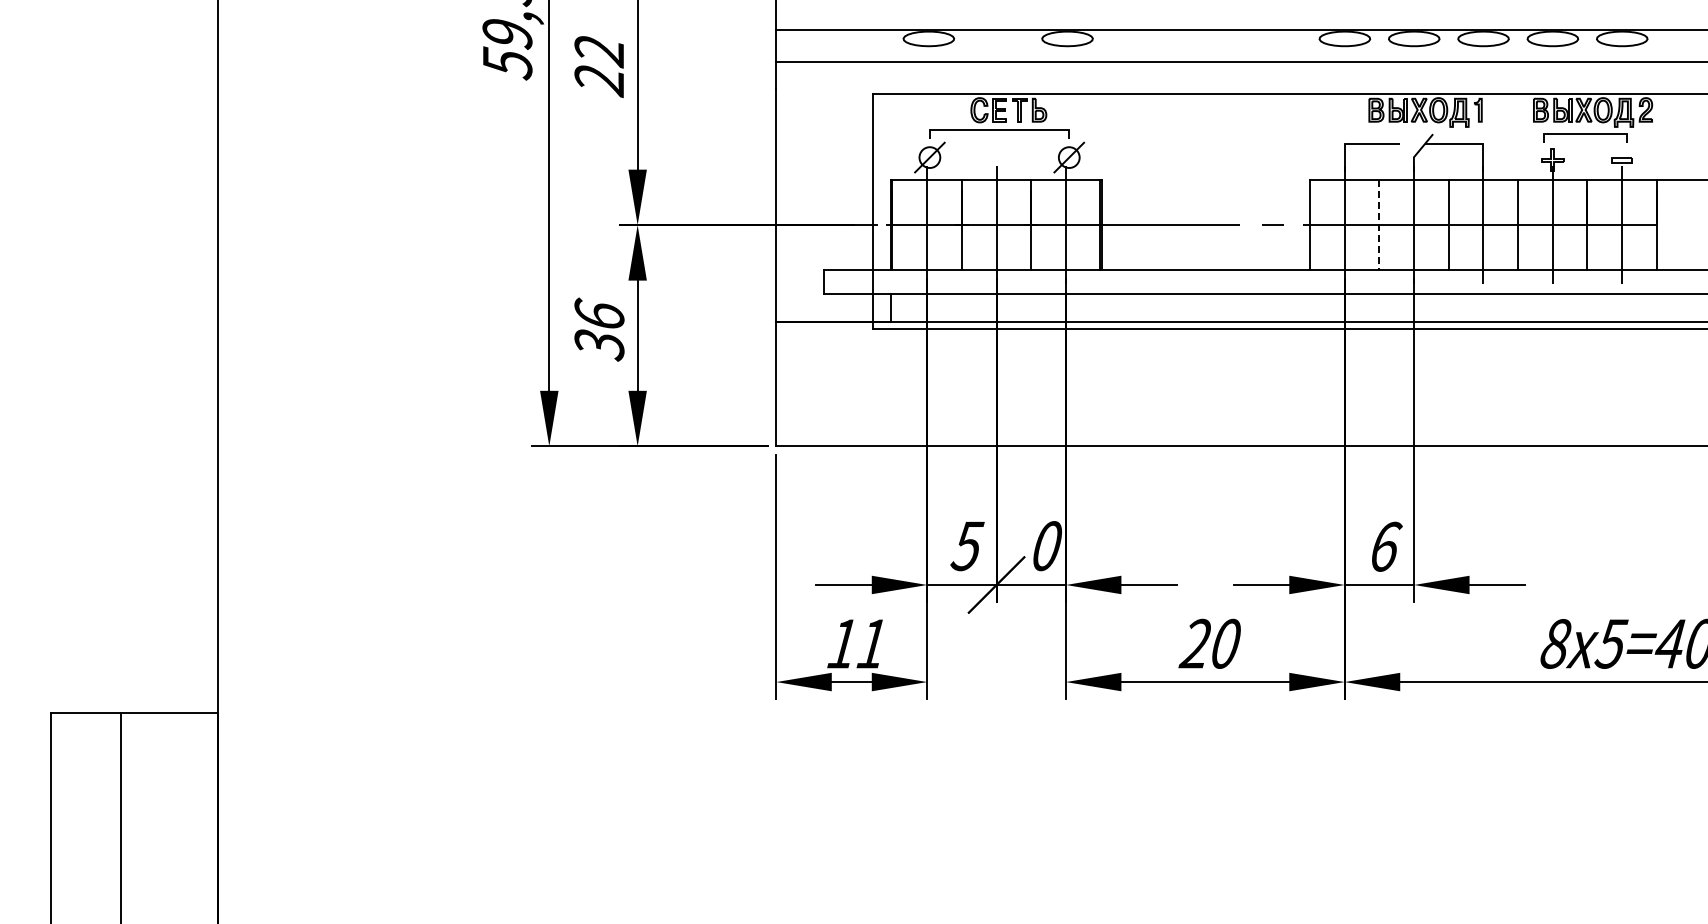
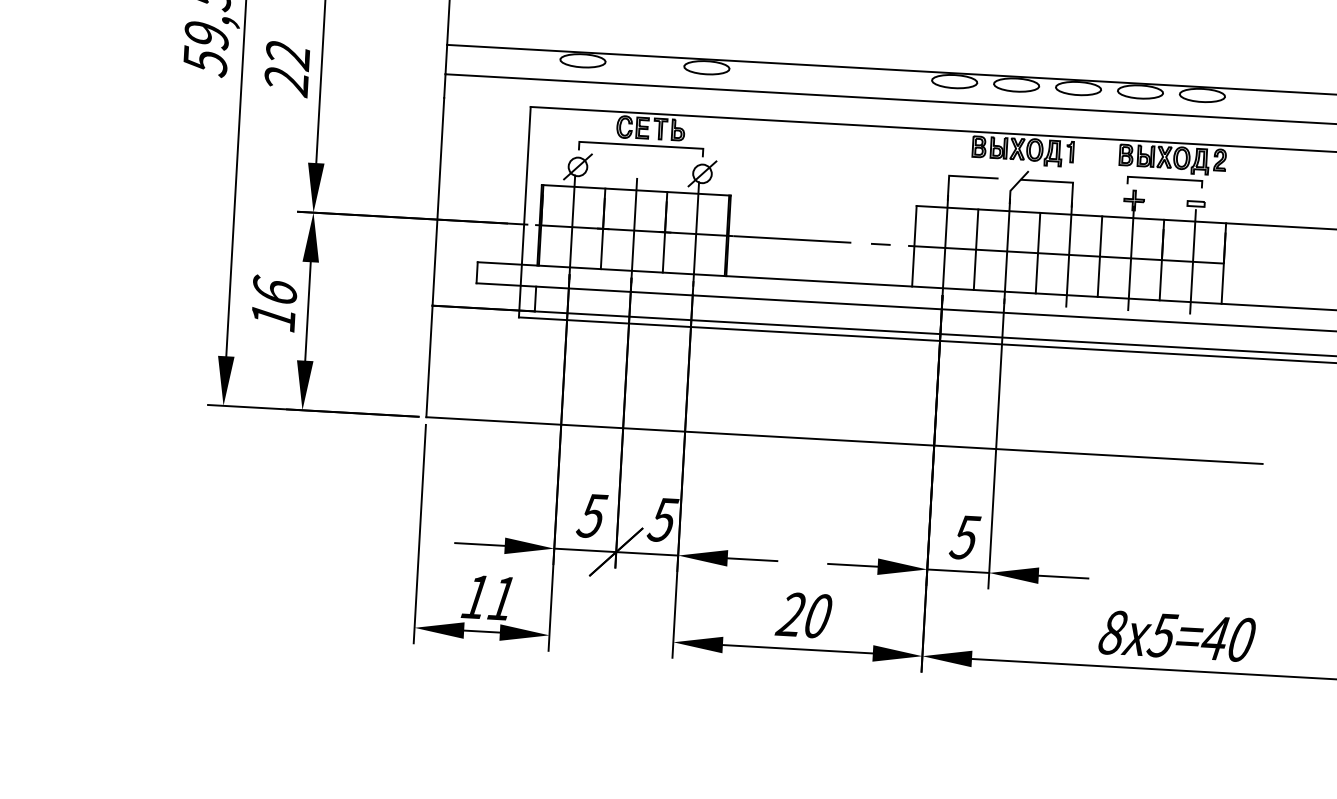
line: (1379, 225) -> (976, 250), dashed -> solid
text: (599, 345) -> (273, 318), 36 -> 16
text: (1046, 546) -> (662, 520), 0 -> 5
text: (1384, 546) -> (964, 537), 6 -> 5

